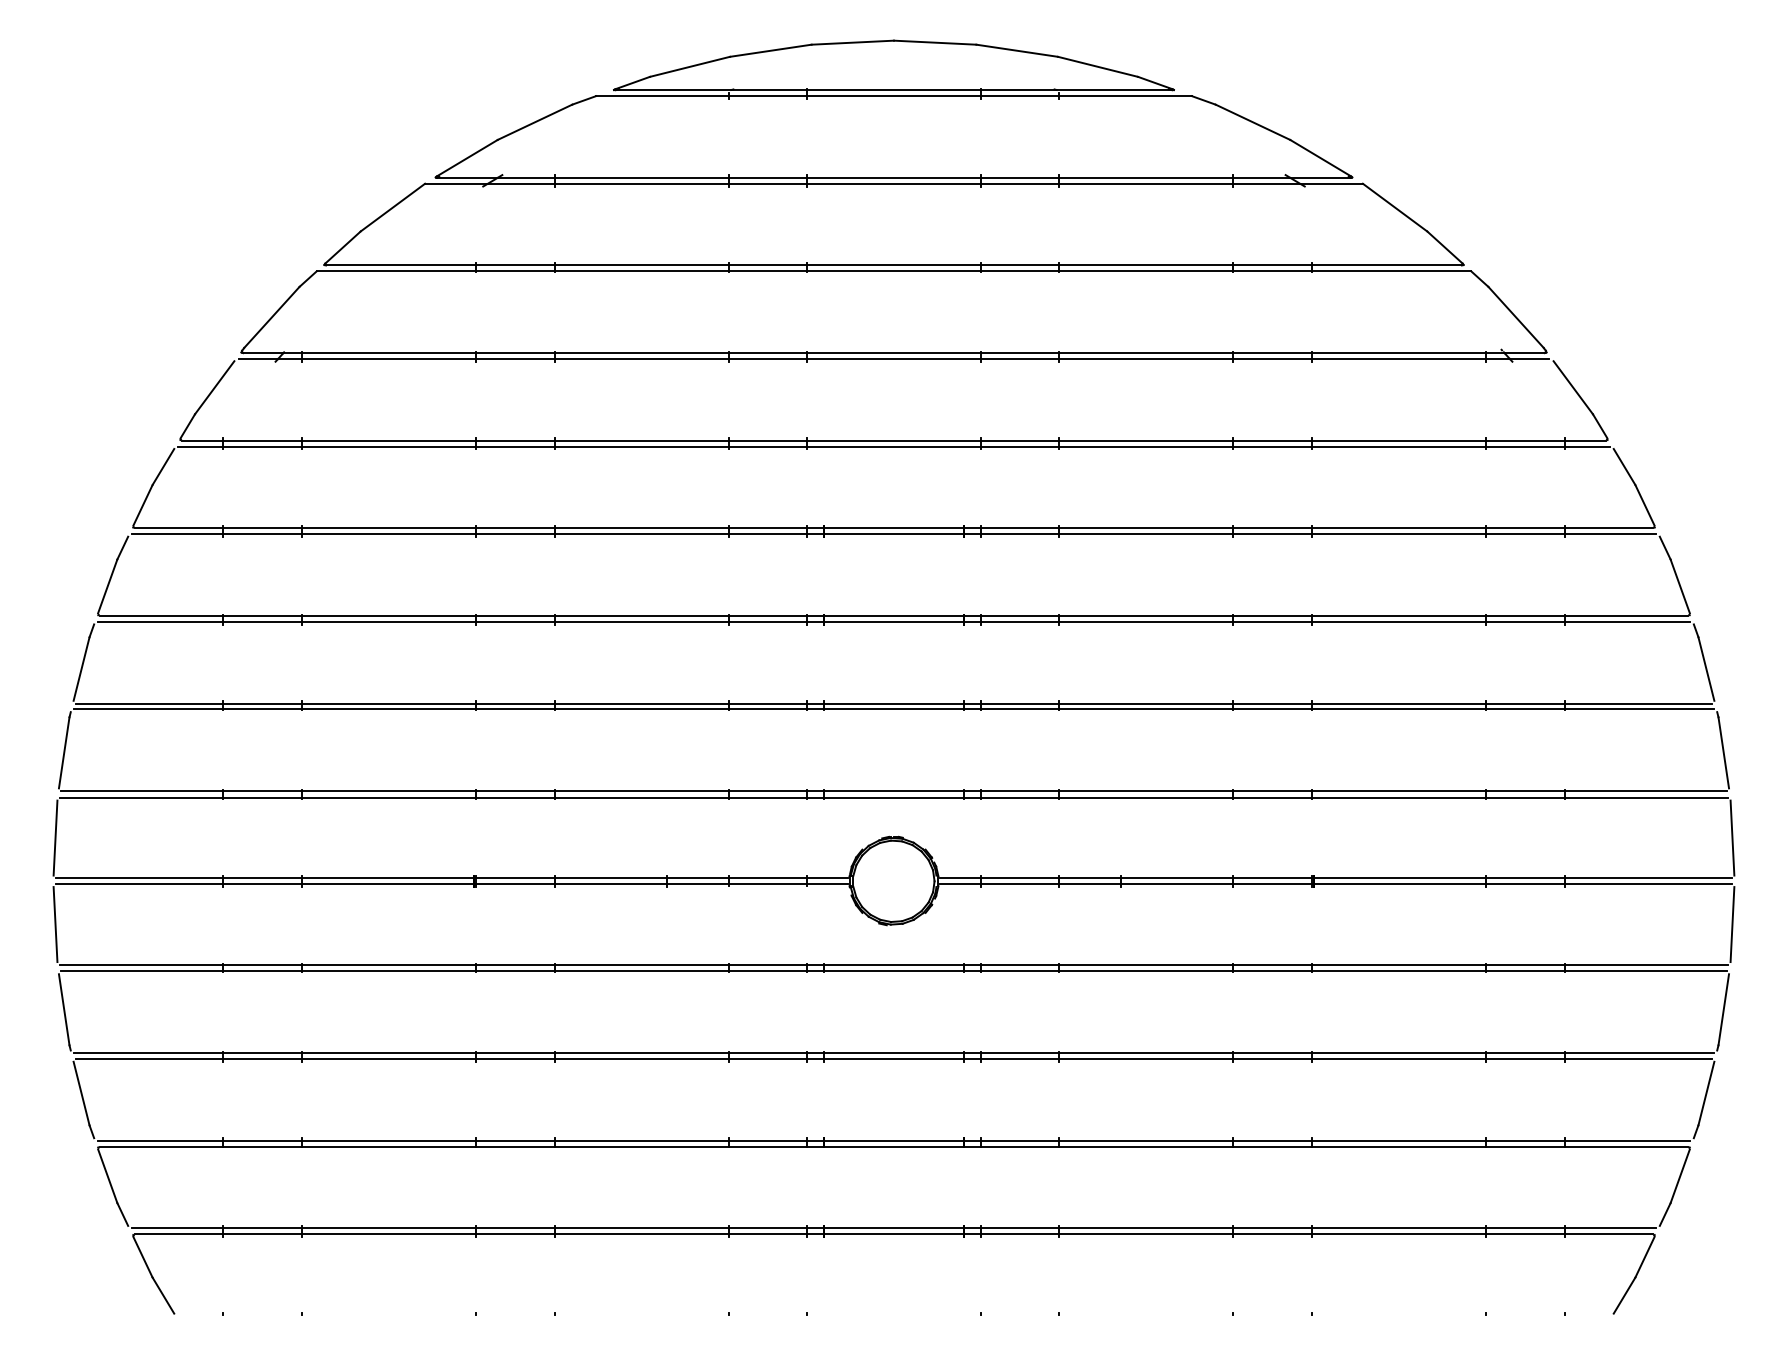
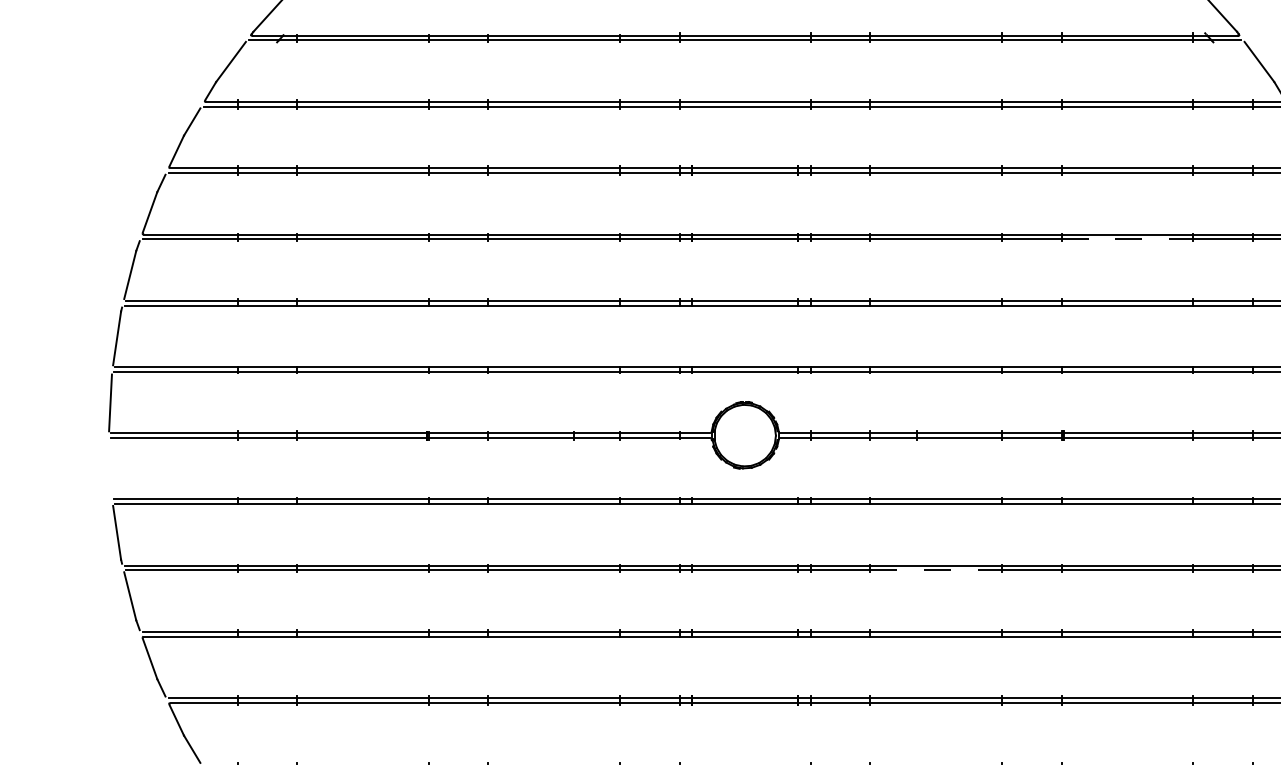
line: (1399, 621) -> (1127, 238), solid -> dashed
line: (55, 924) -> (110, 468), removed
line: (1146, 1059) -> (936, 570), solid -> dashed

